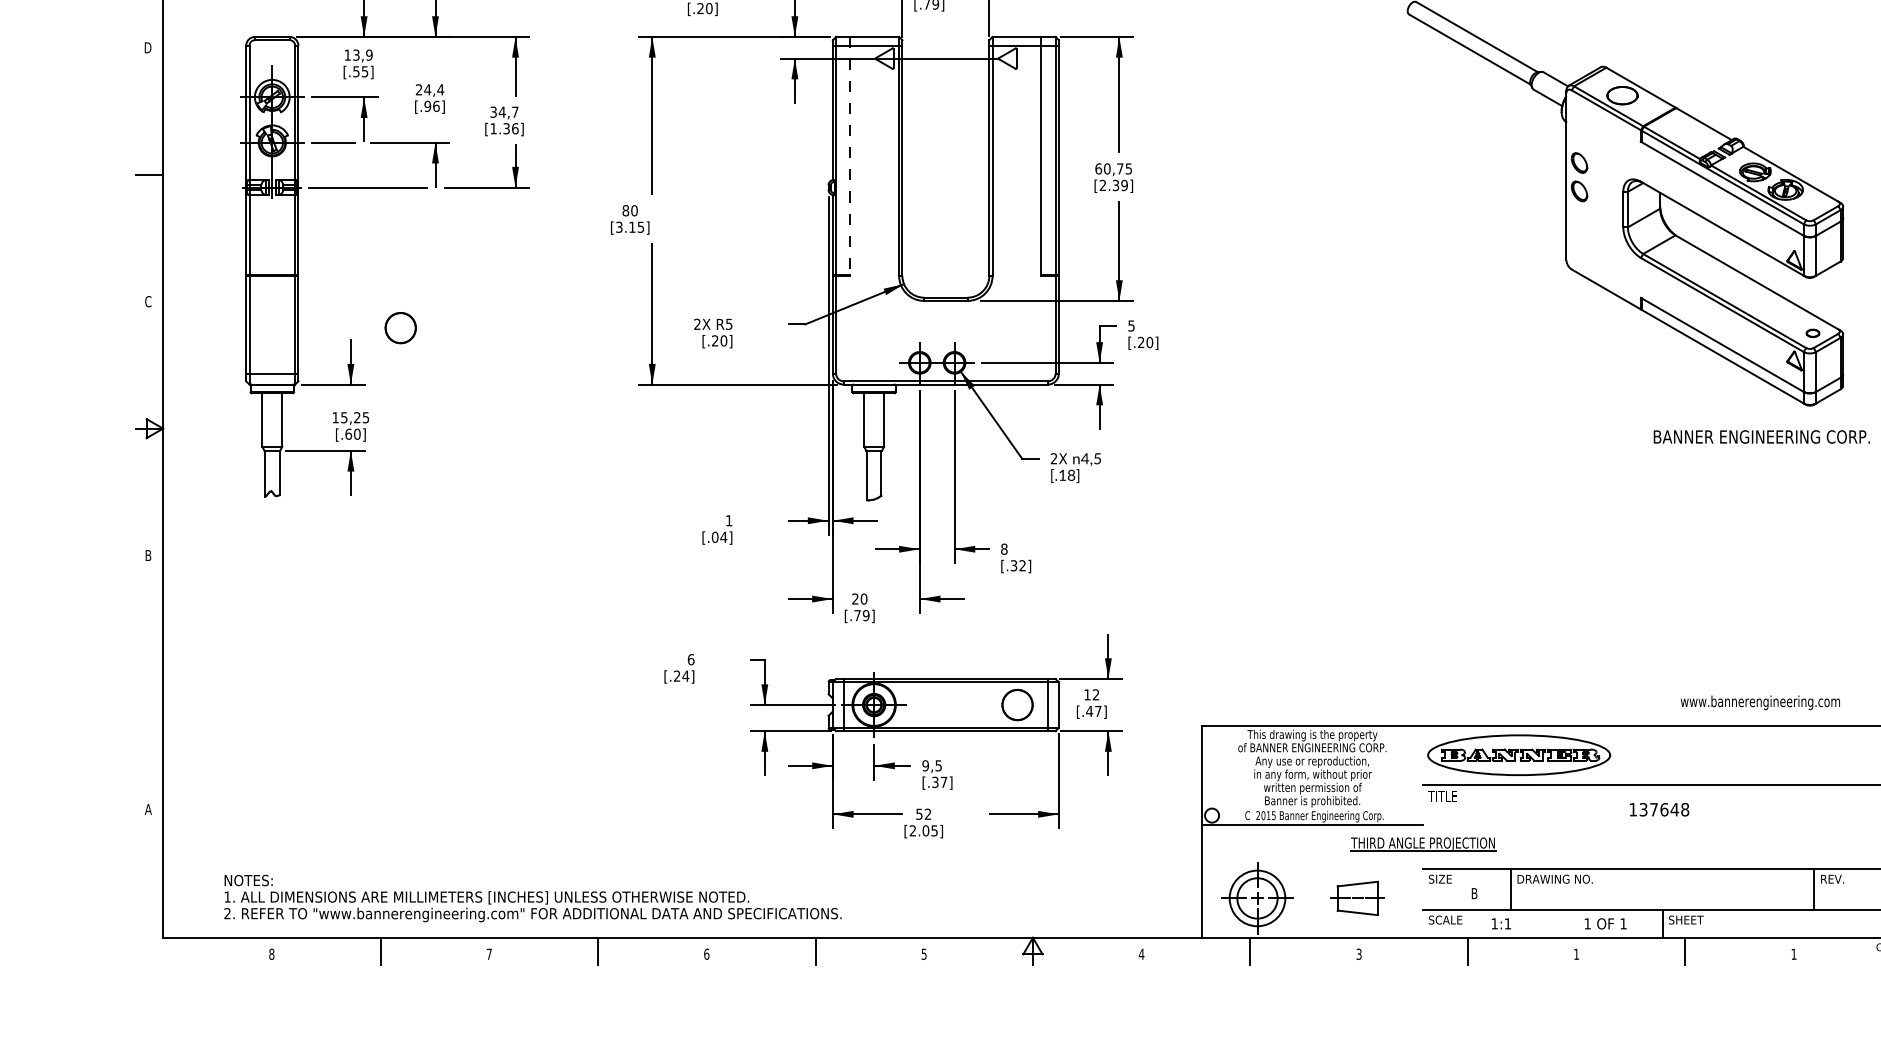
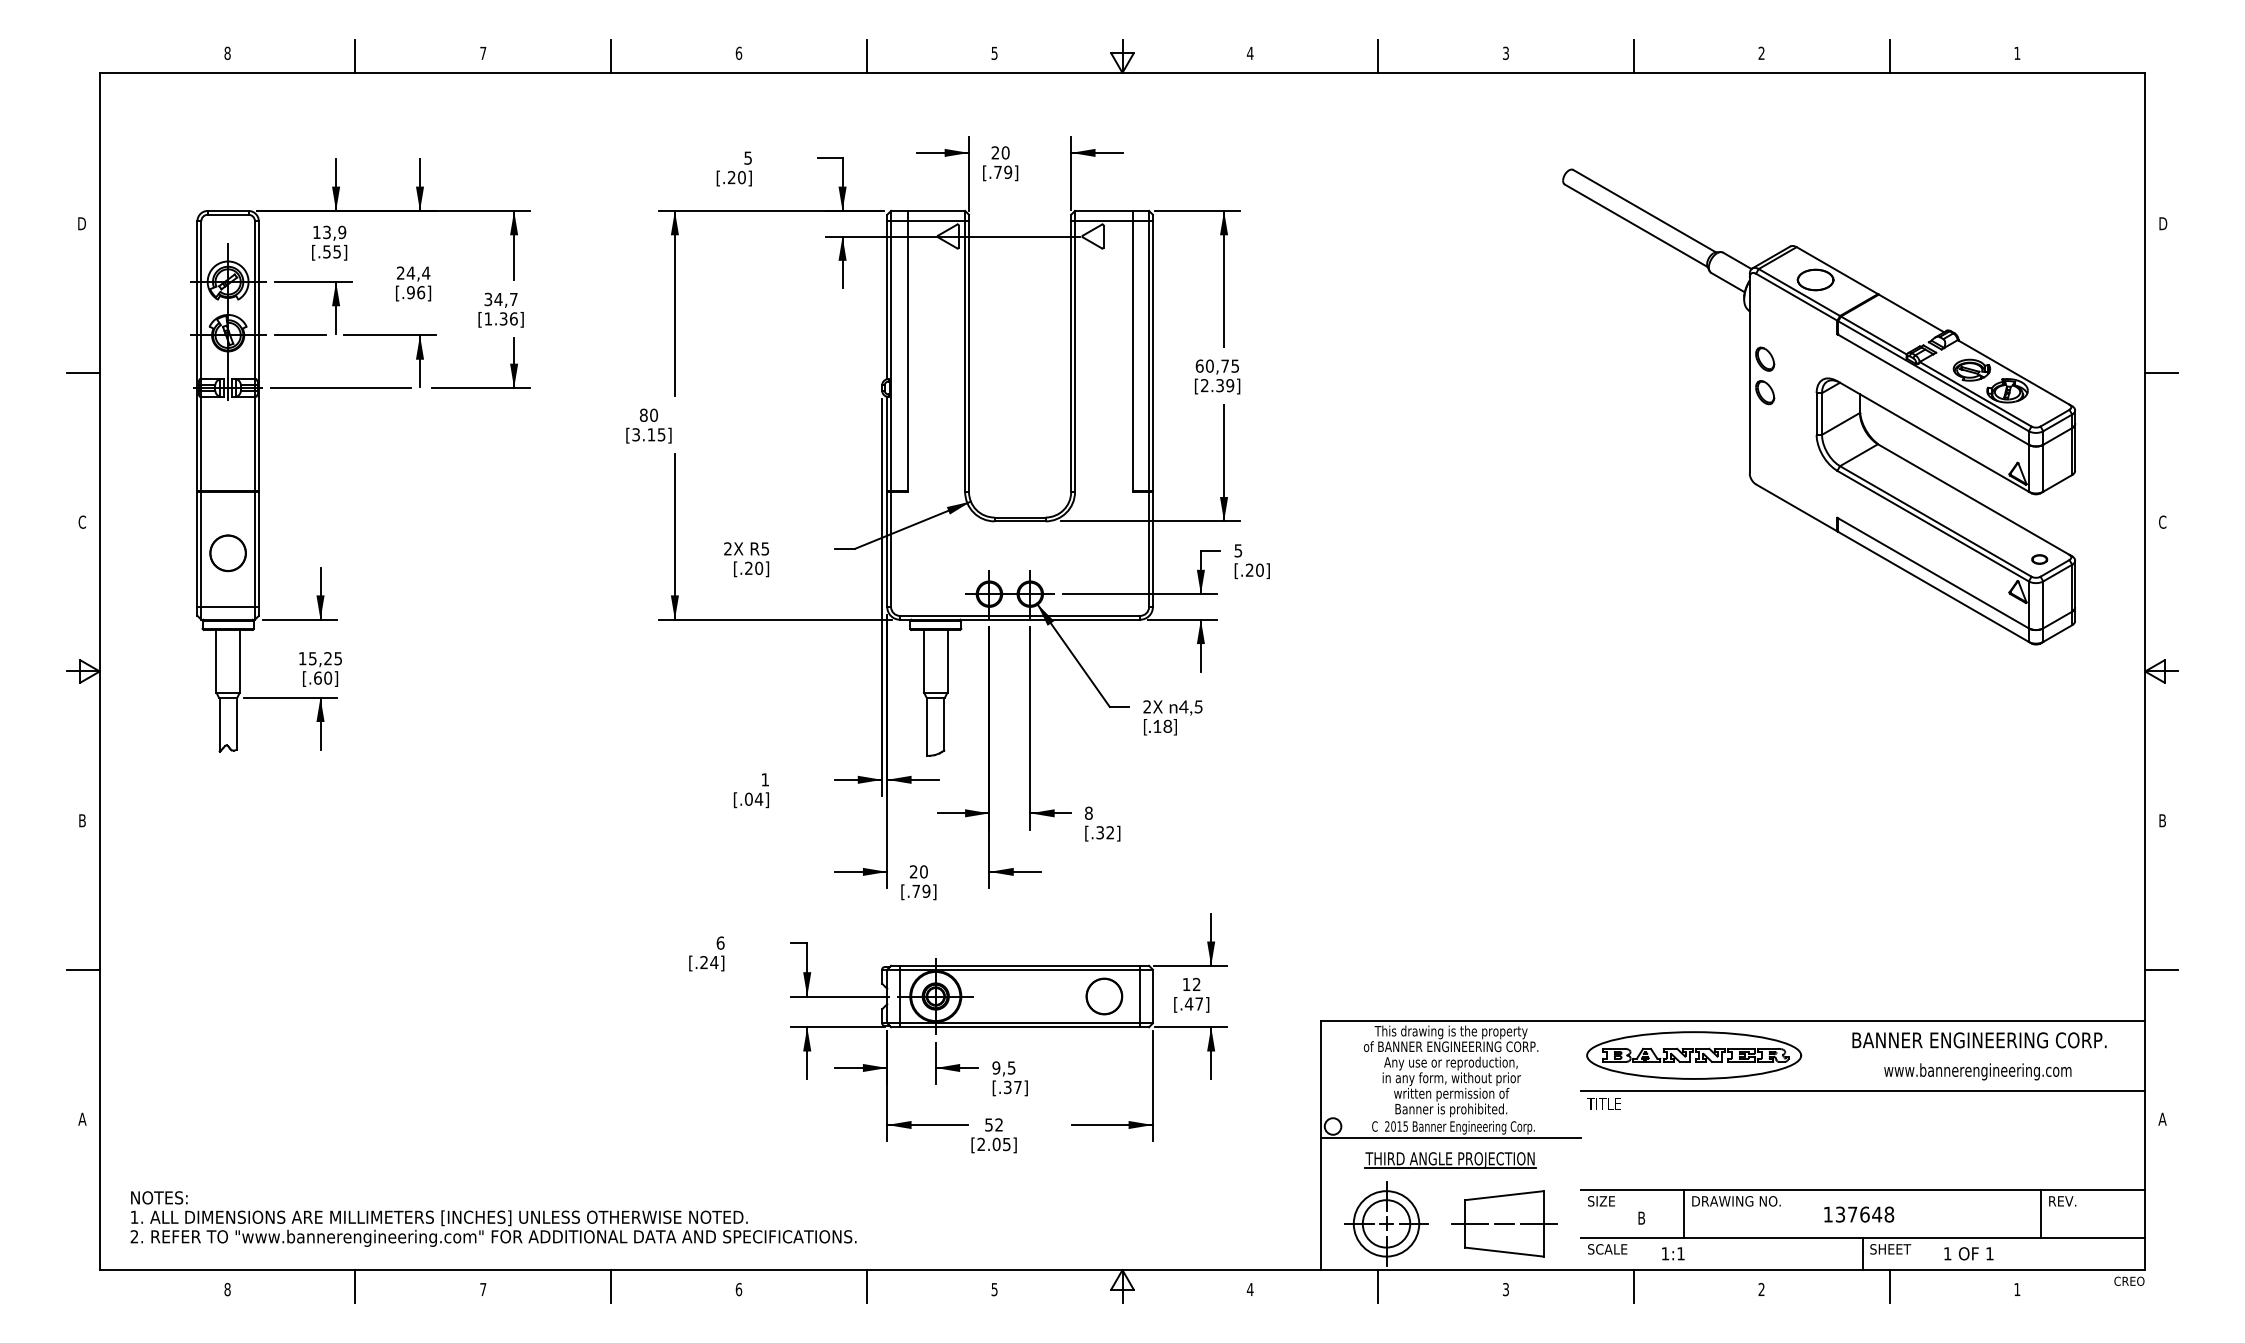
line: (850, 156) -> (907, 351), dashed -> solid
part: (400, 328) -> (227, 553), moved
text: (1761, 437) -> (1979, 1040), moved
line: (149, 682) -> (83, 970), added
text: (1760, 702) -> (1977, 1071), moved
text: (1659, 809) -> (1859, 1214), moved
part: (1423, 844) -> (1450, 1160), moved
text: (532, 898) -> (493, 1218), moved
part: (1357, 898) -> (1504, 1223), size x1.67
text: (1605, 923) -> (1968, 1253), moved
text: (1576, 953) -> (1761, 1288), 1 -> 2

